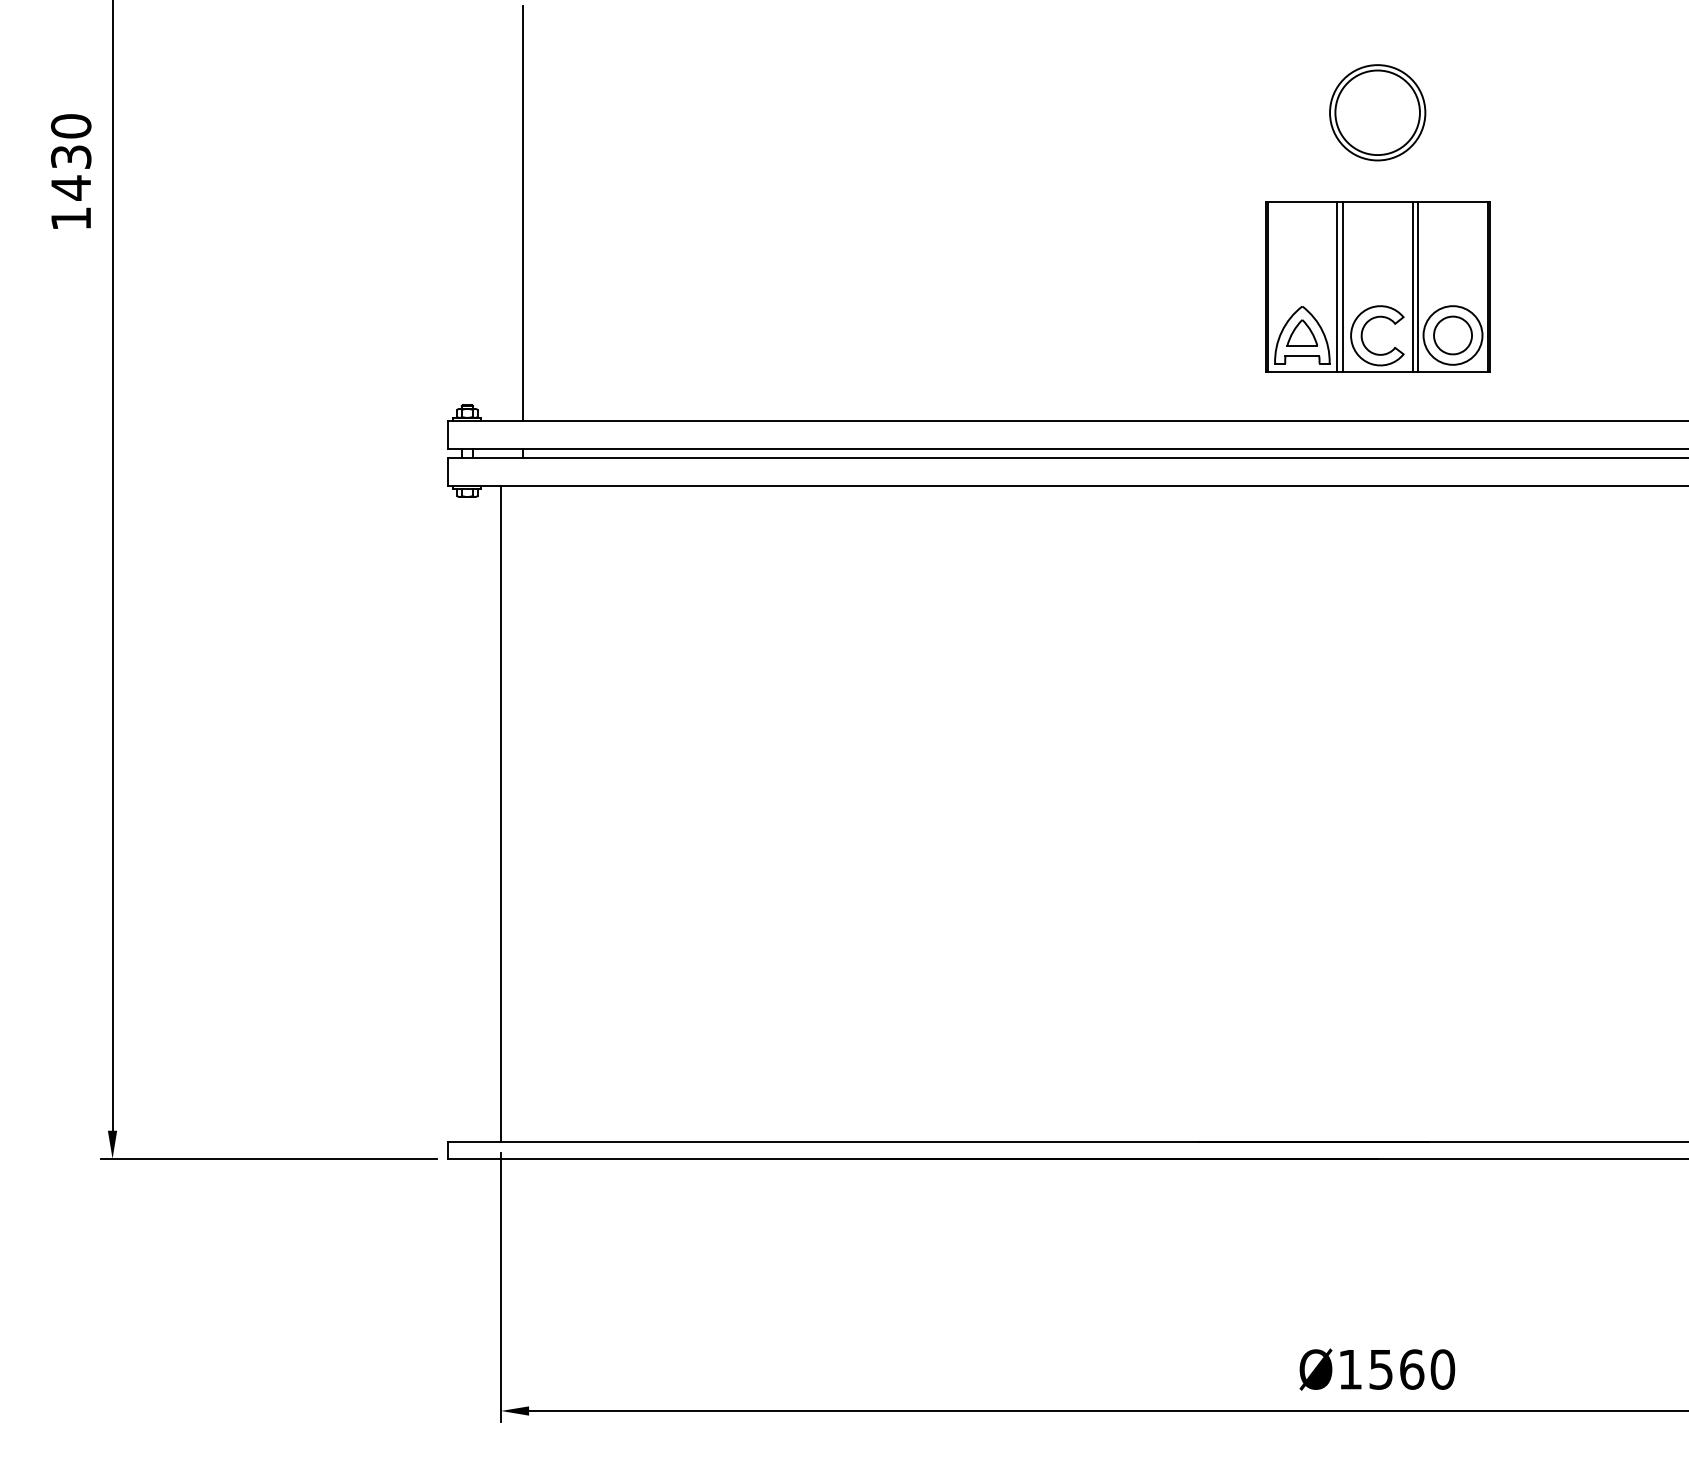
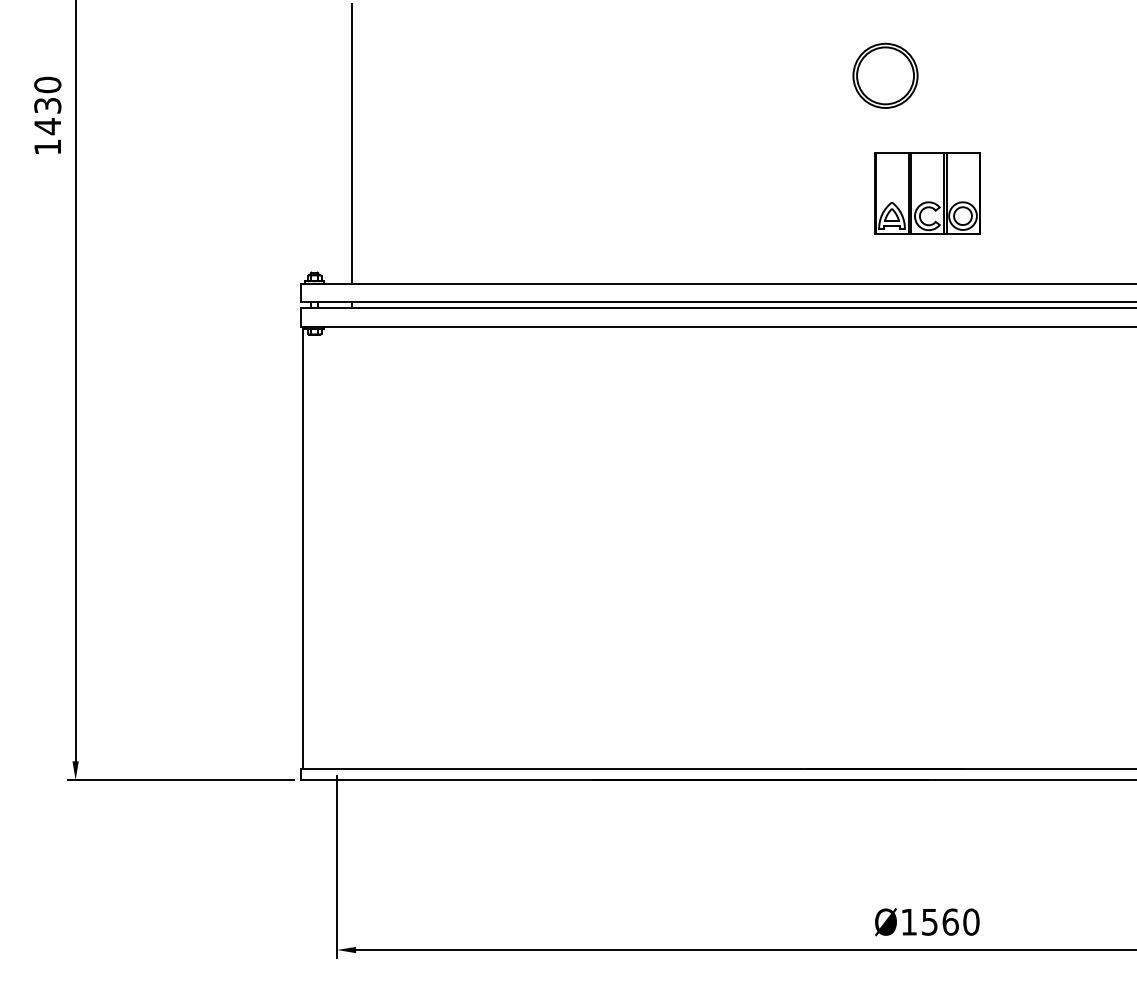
part: (1377, 112) -> (885, 75), moved
part: (1377, 287) -> (927, 193), size x0.7
line: (501, 813) -> (303, 547), moved

